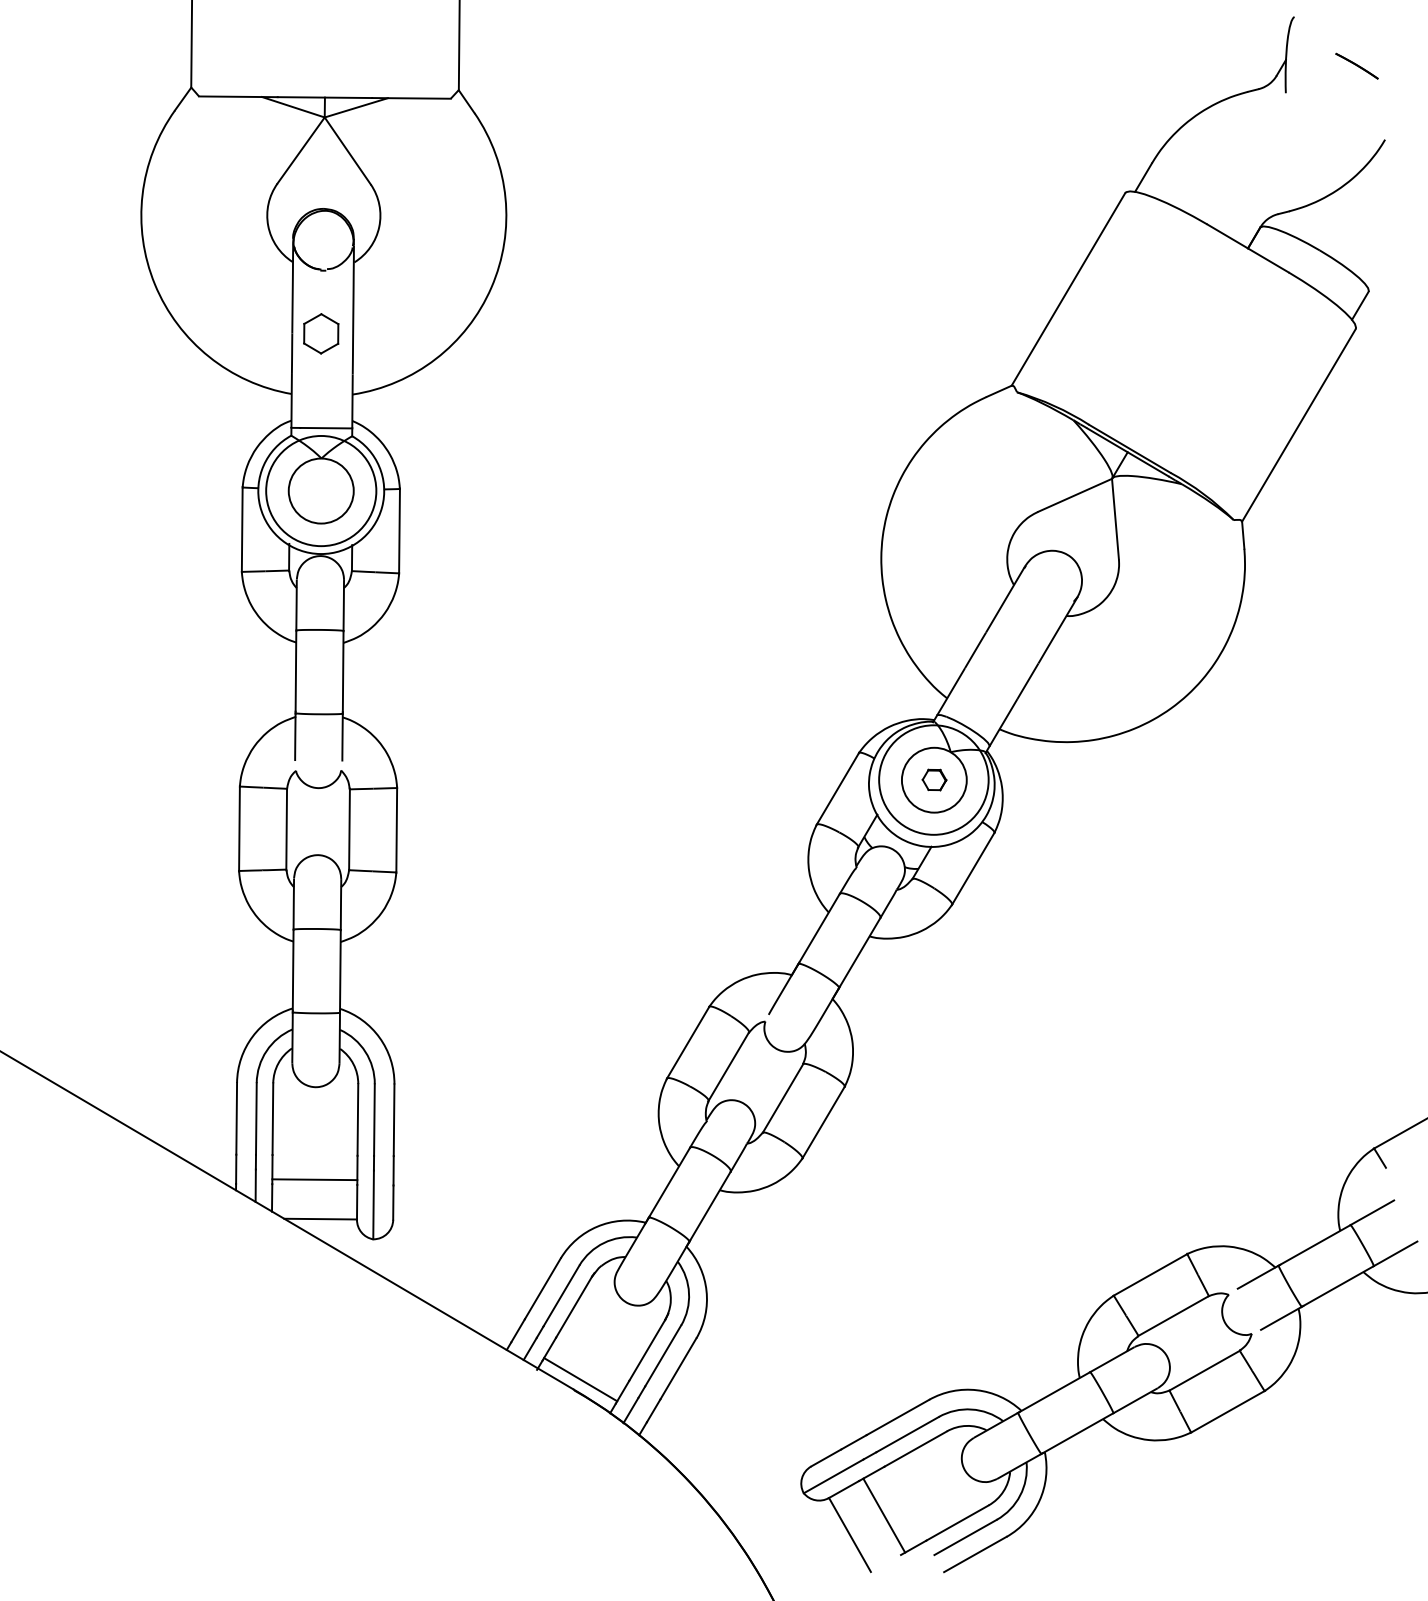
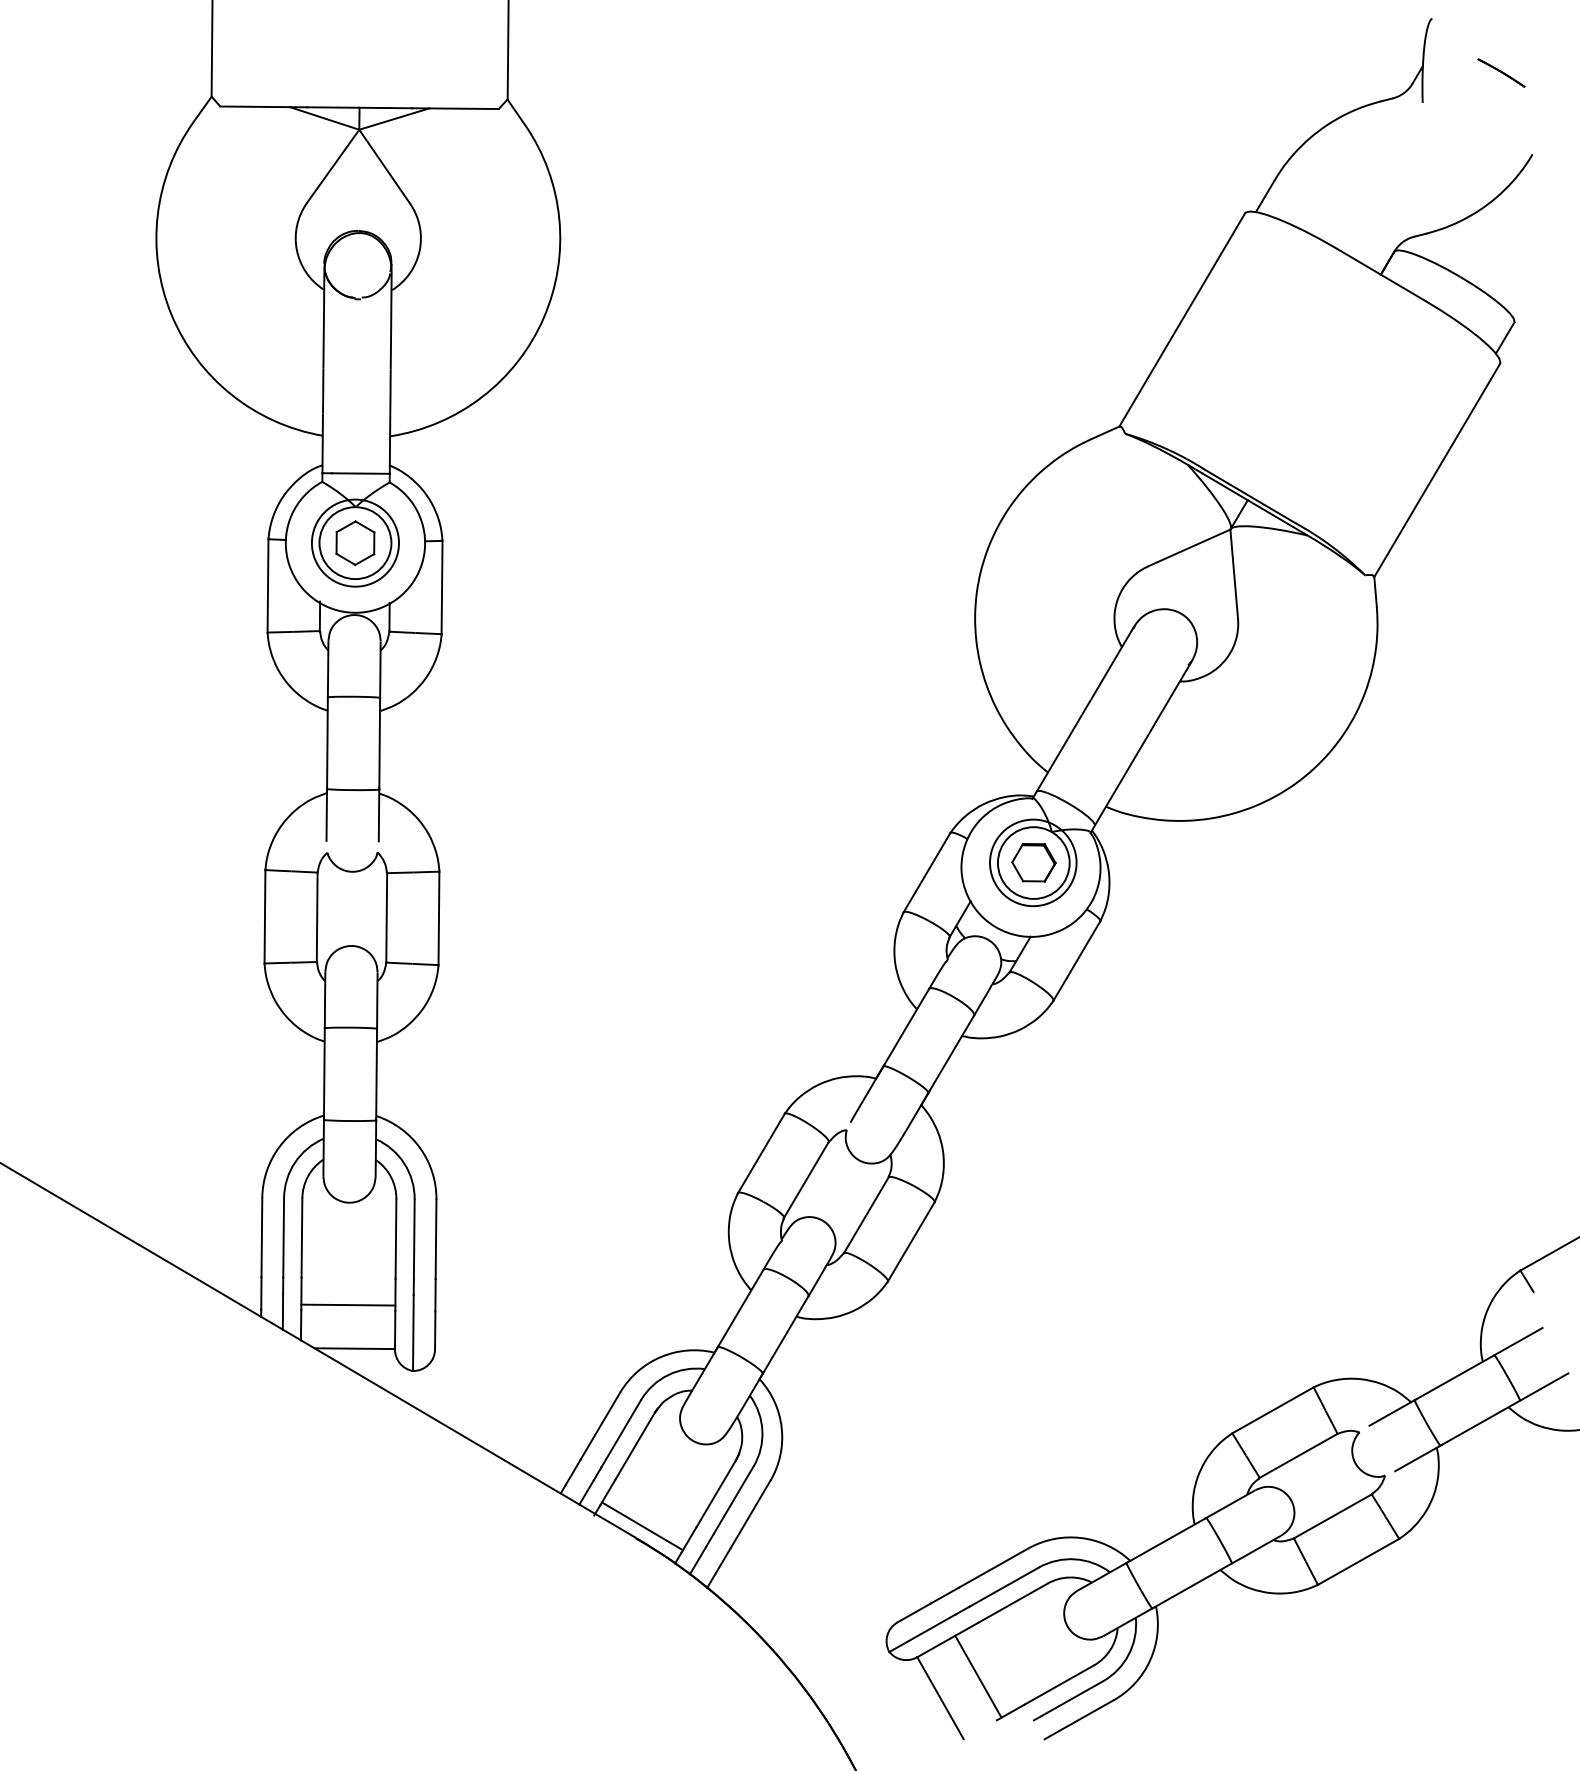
part: (321, 333) -> (355, 542), moved
circle: (321, 490) -> (355, 542), size x0.71
circle: (934, 779) -> (1033, 862), size x0.71
part: (934, 779) -> (1033, 862), size x1.67

